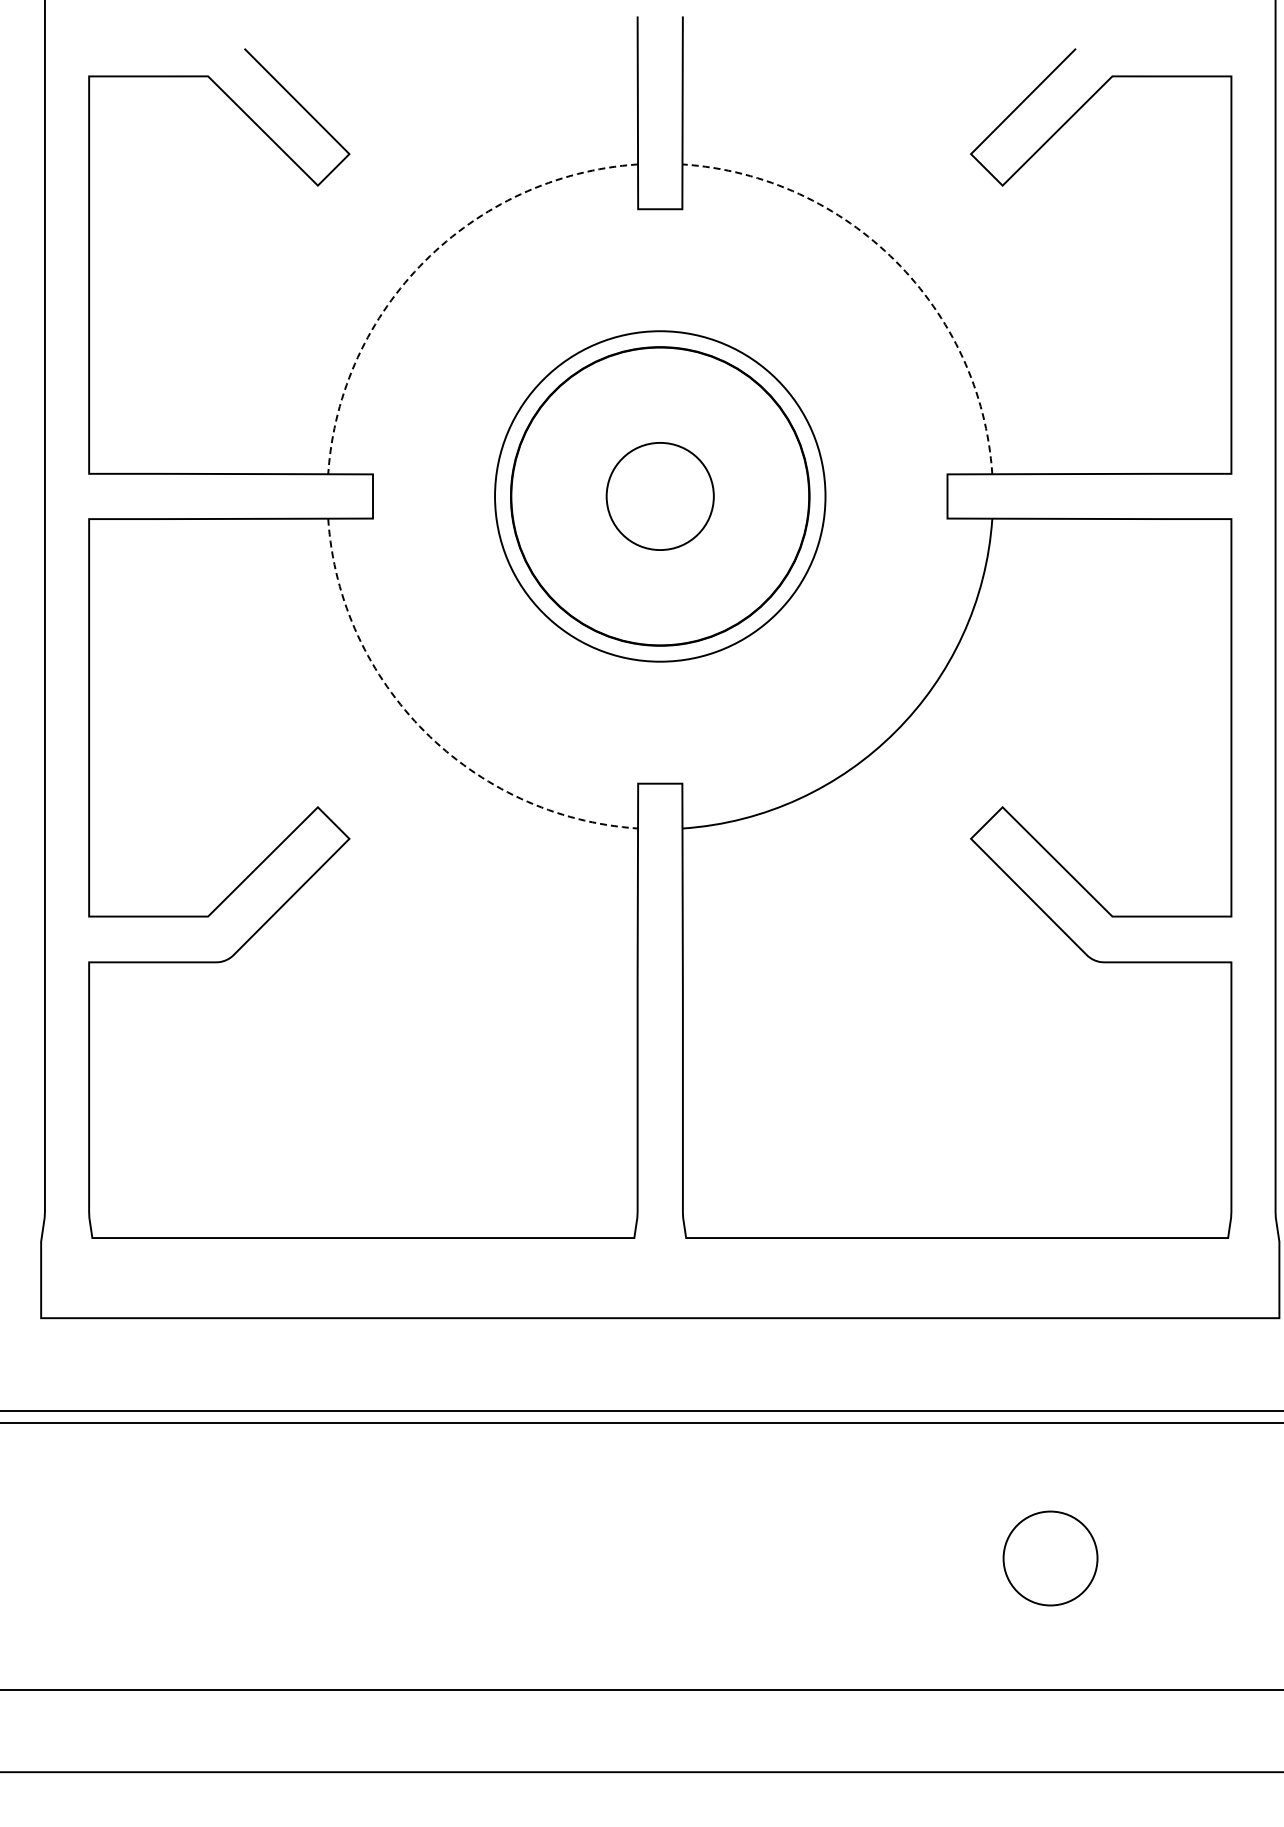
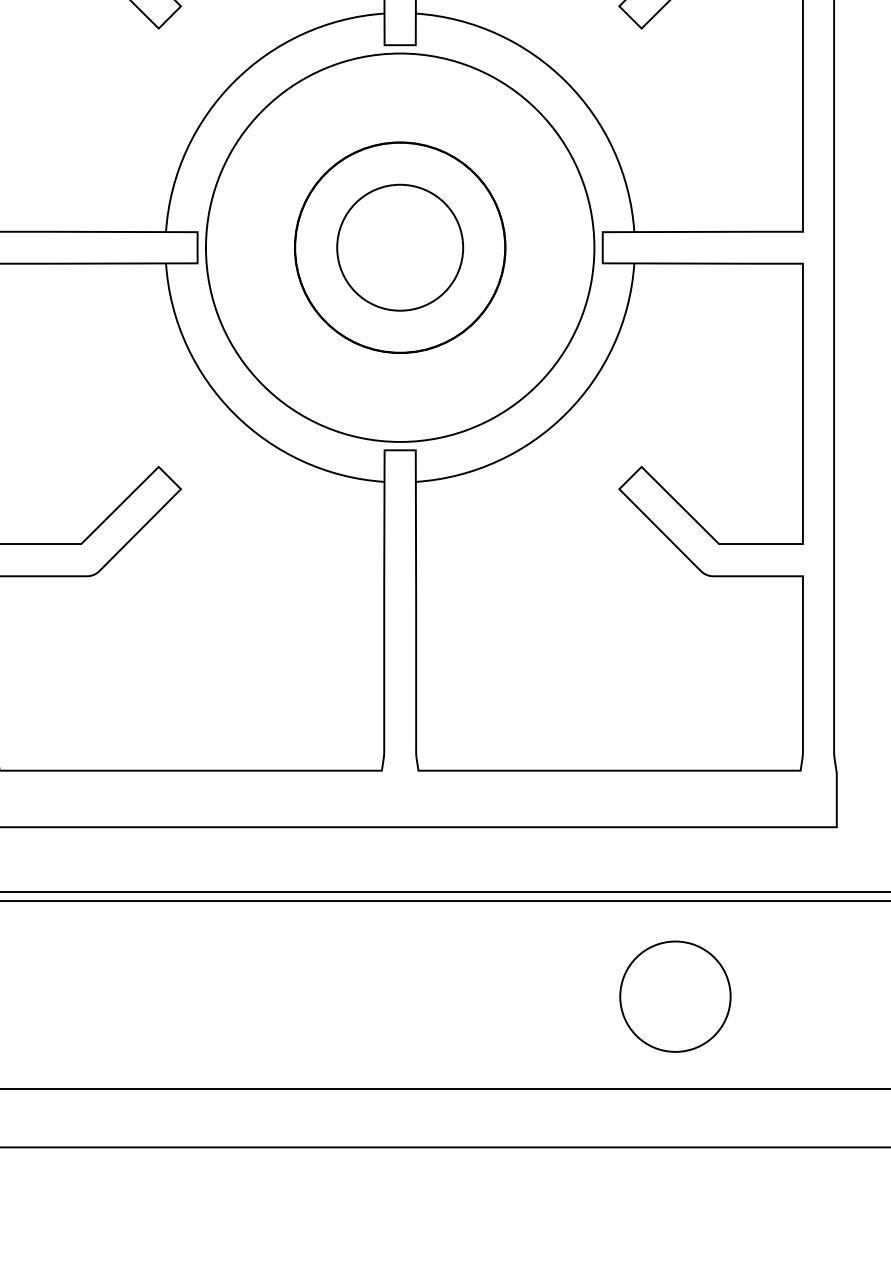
arc: (424, 261) -> (233, 82), dashed -> solid
arc: (895, 261) -> (566, 82), dashed -> solid
circle: (659, 496) -> (399, 247), size x1.67
circle: (659, 496) -> (399, 247), size x1.67
arc: (424, 731) -> (233, 413), dashed -> solid
circle: (1050, 1558) -> (675, 996), size x1.67

